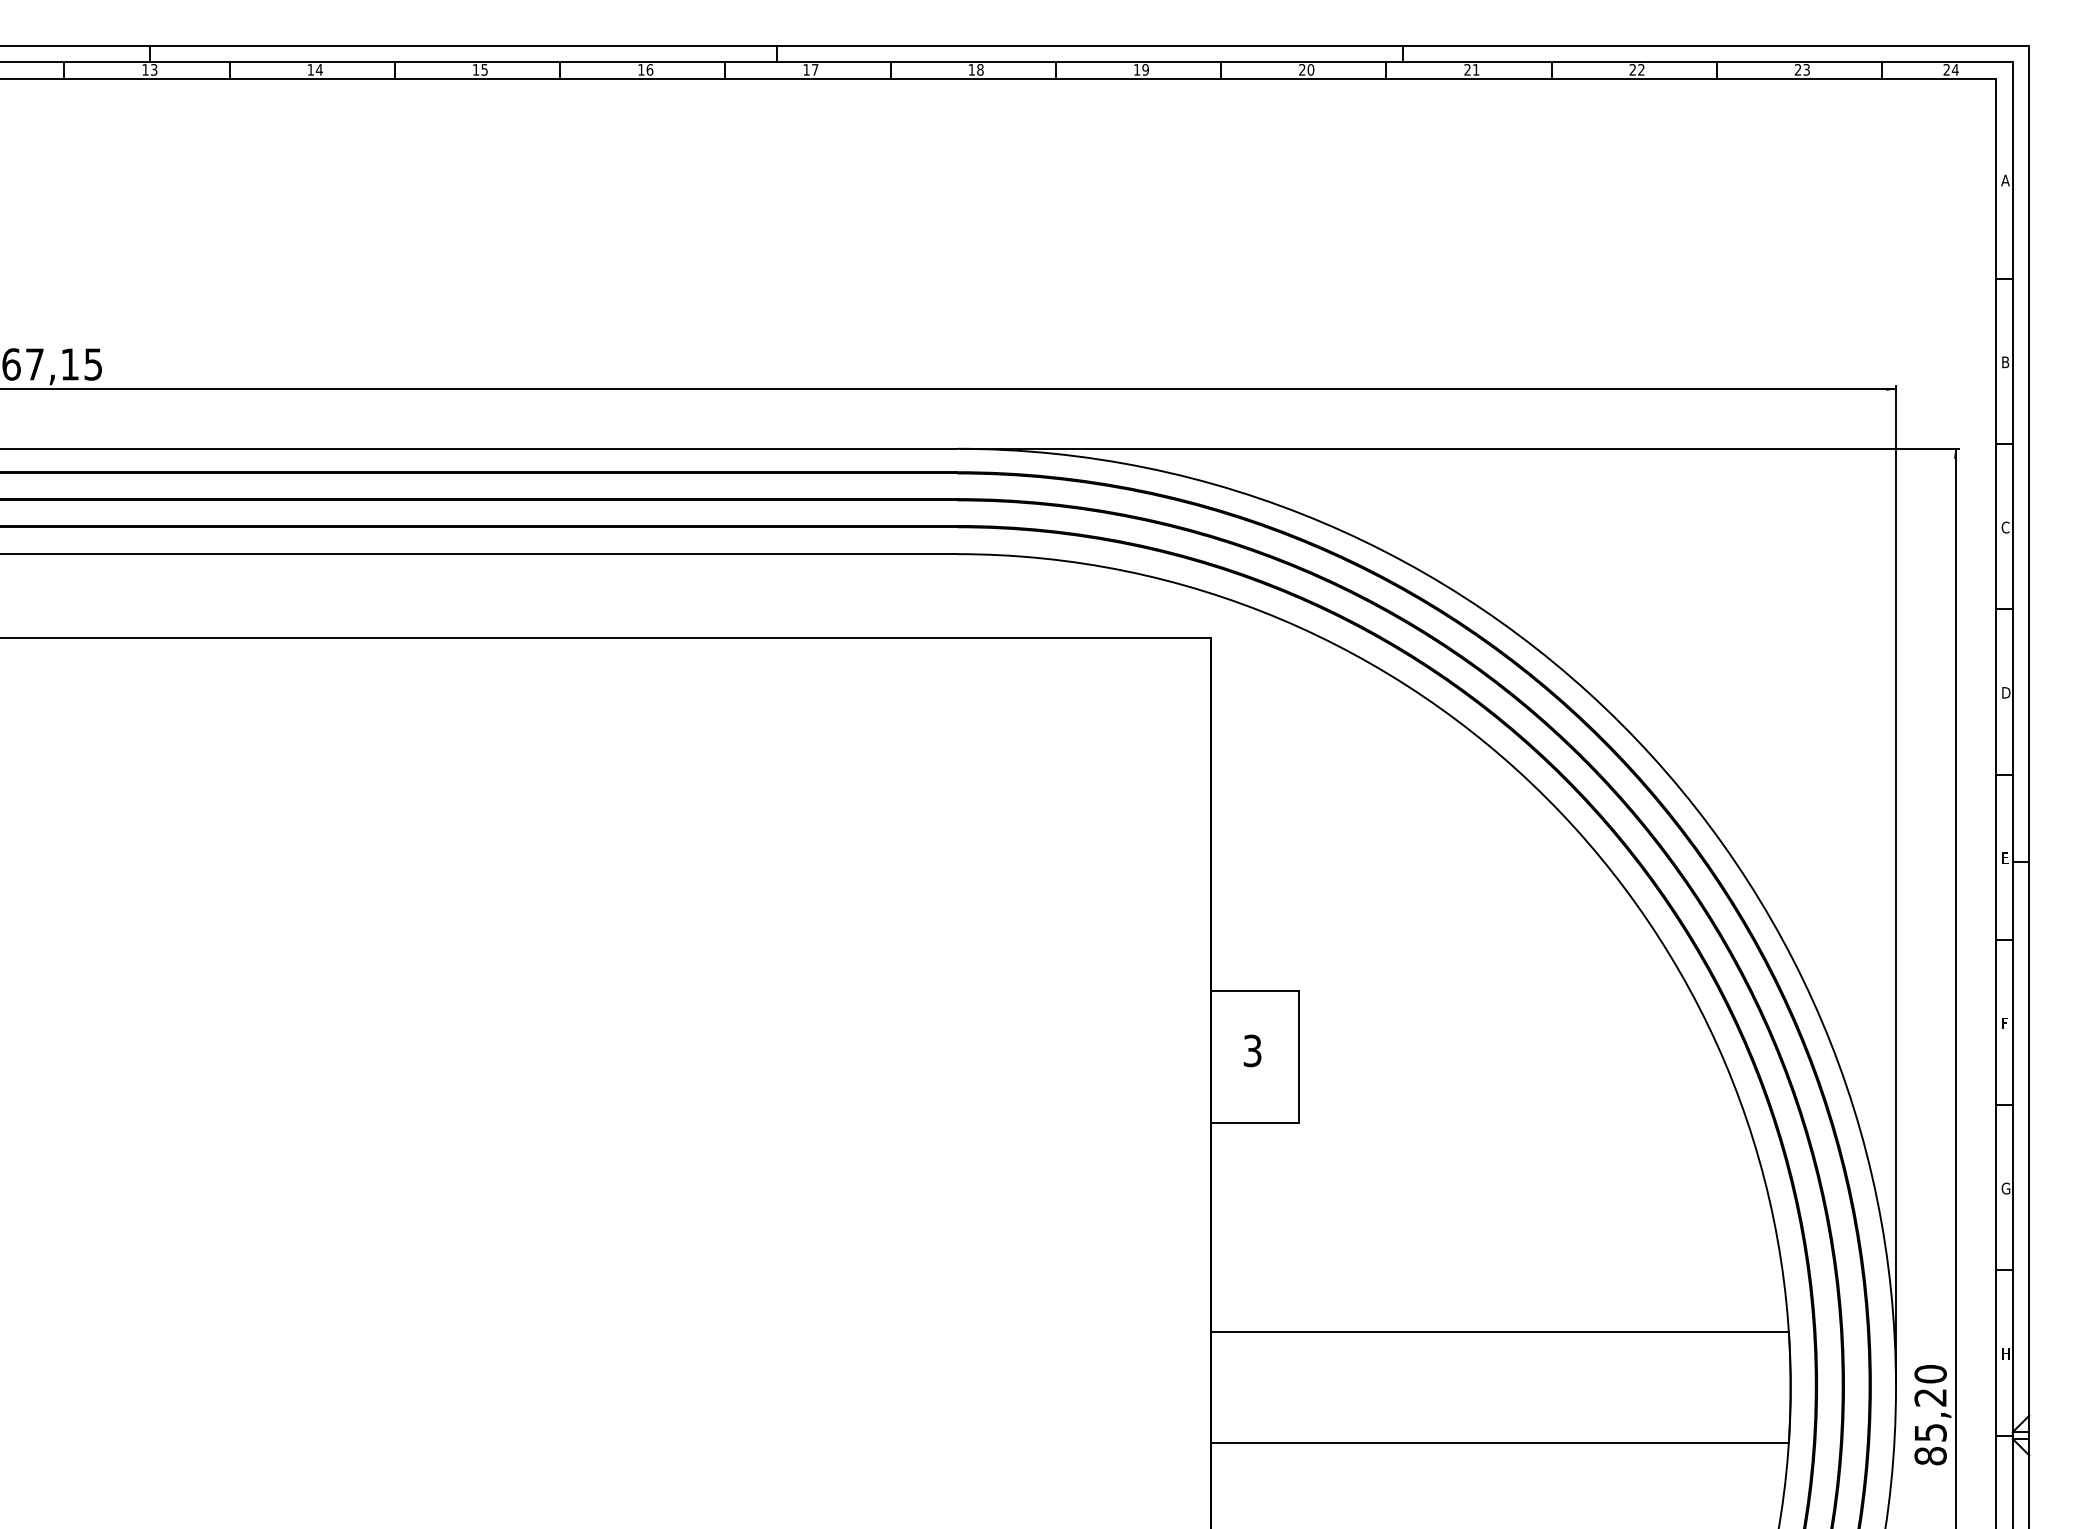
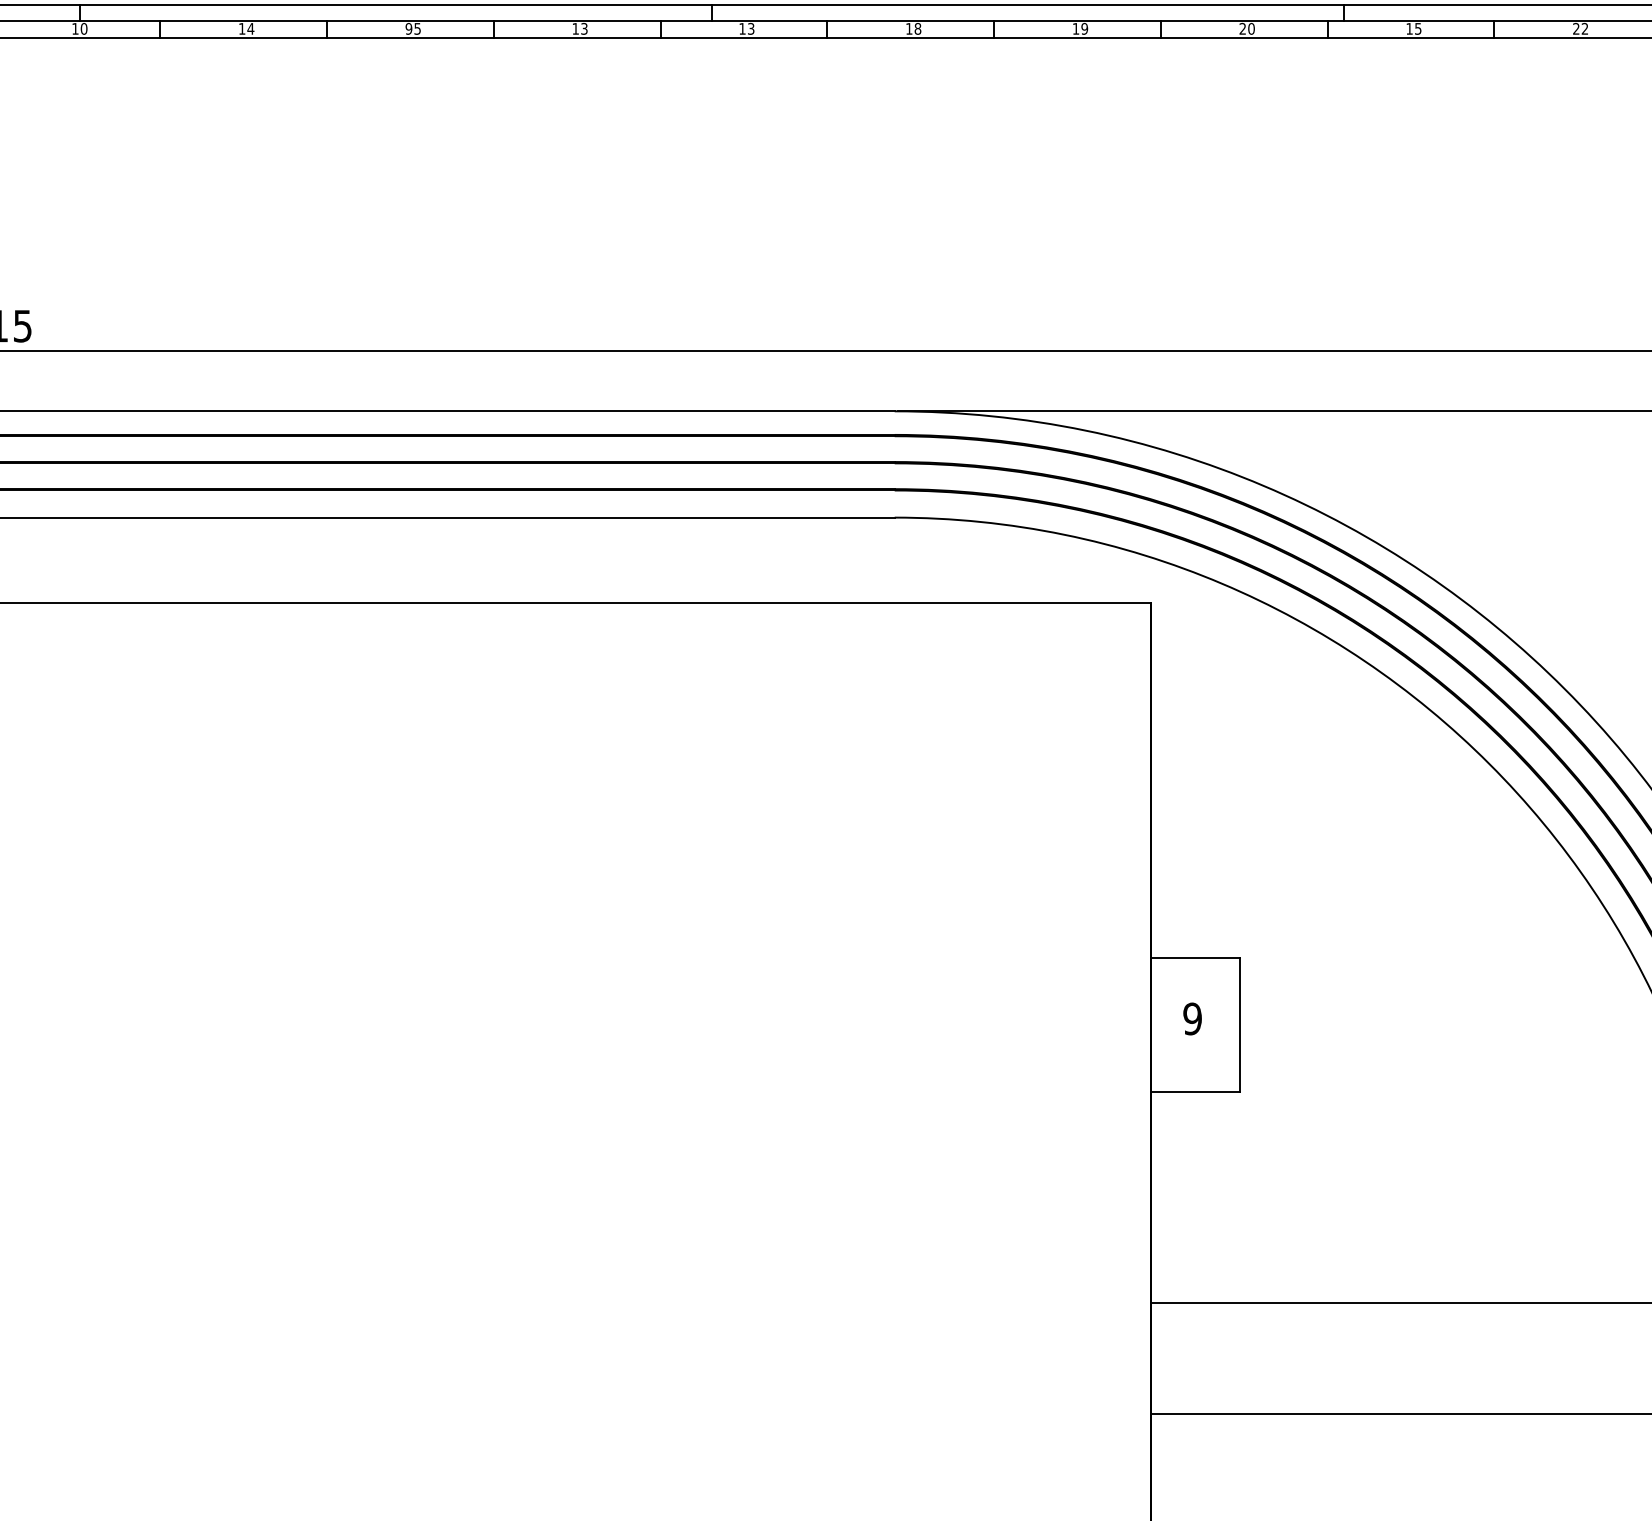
text: (153, 69) -> (83, 28), 13 -> 10
text: (475, 69) -> (408, 28), 15 -> 95
text: (649, 69) -> (583, 28), 16 -> 13
text: (815, 69) -> (751, 28), 17 -> 13
text: (1471, 69) -> (1413, 28), 21 -> 15
text: (1252, 1050) -> (1192, 1018), 3 -> 9

